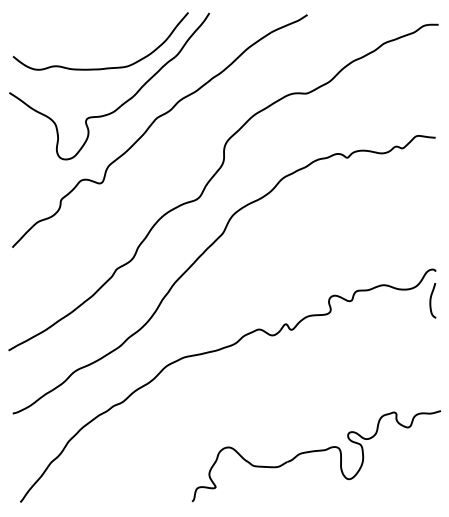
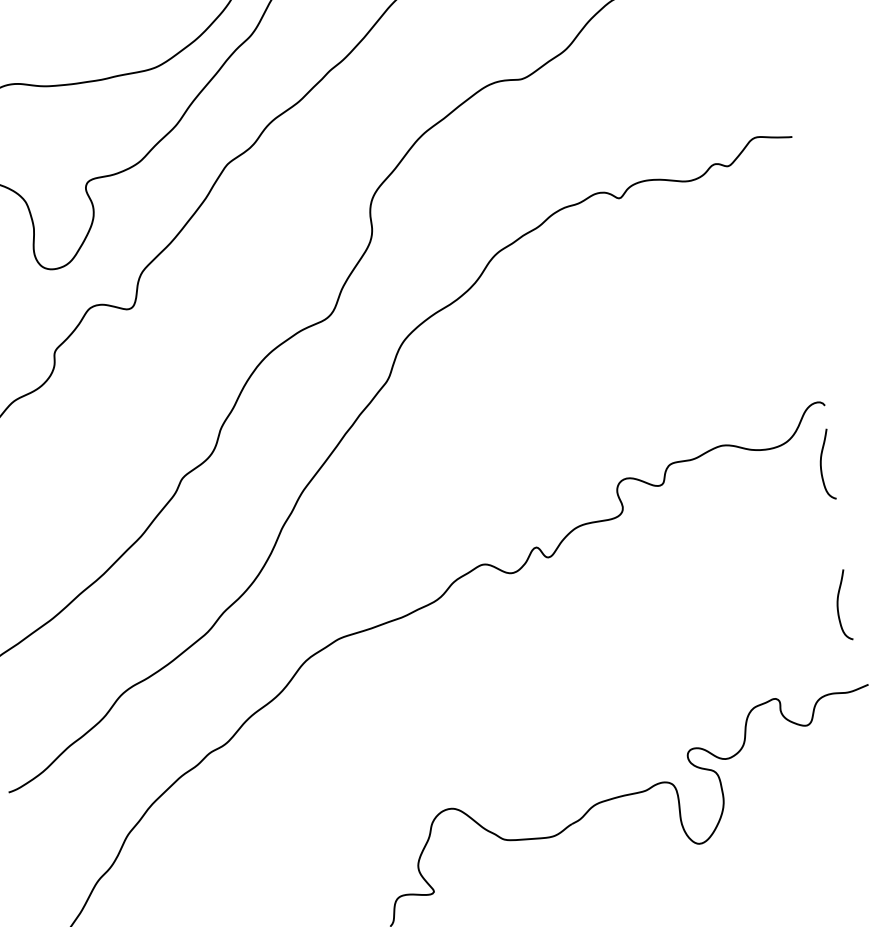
curve: (431, 370) -> (839, 605), added

